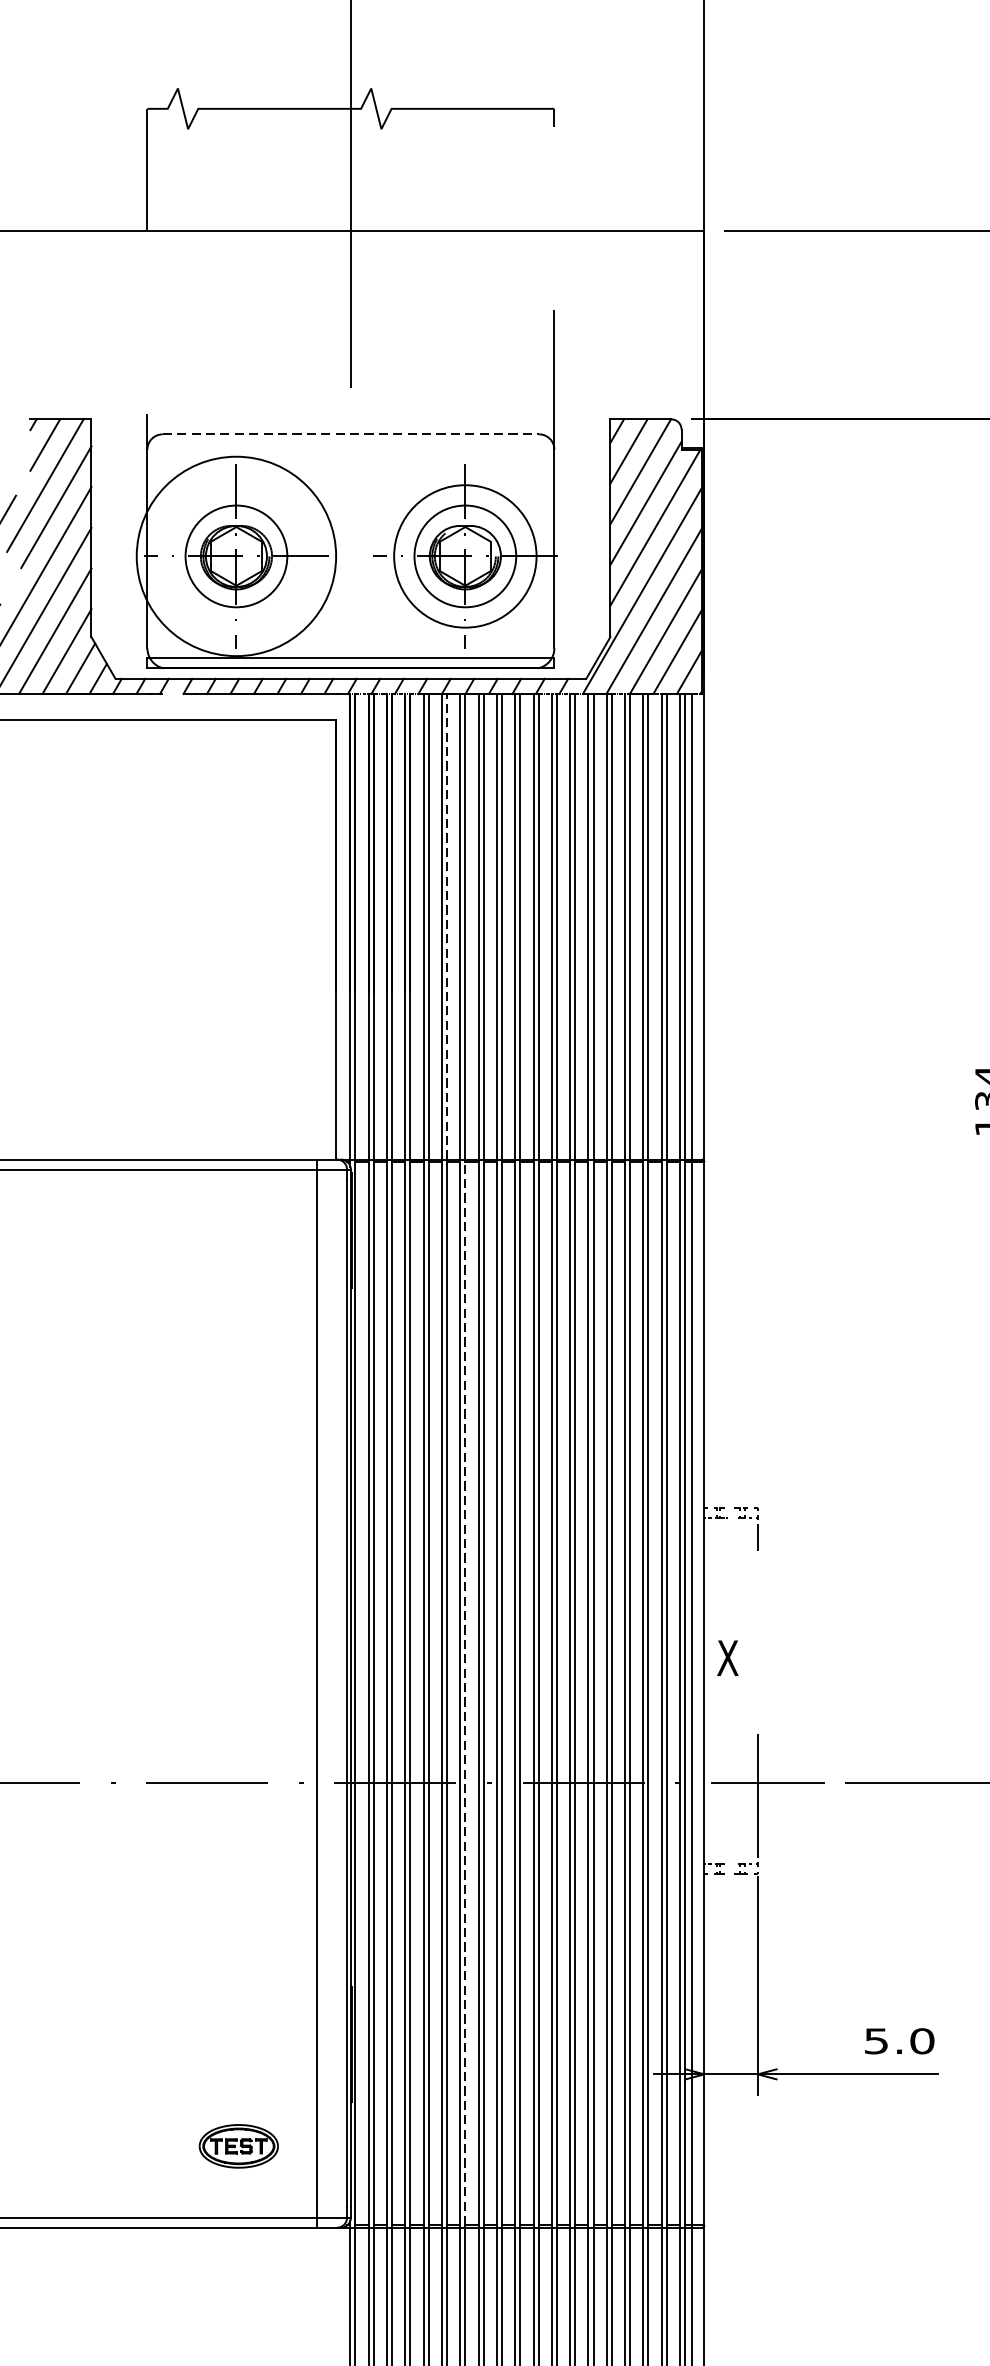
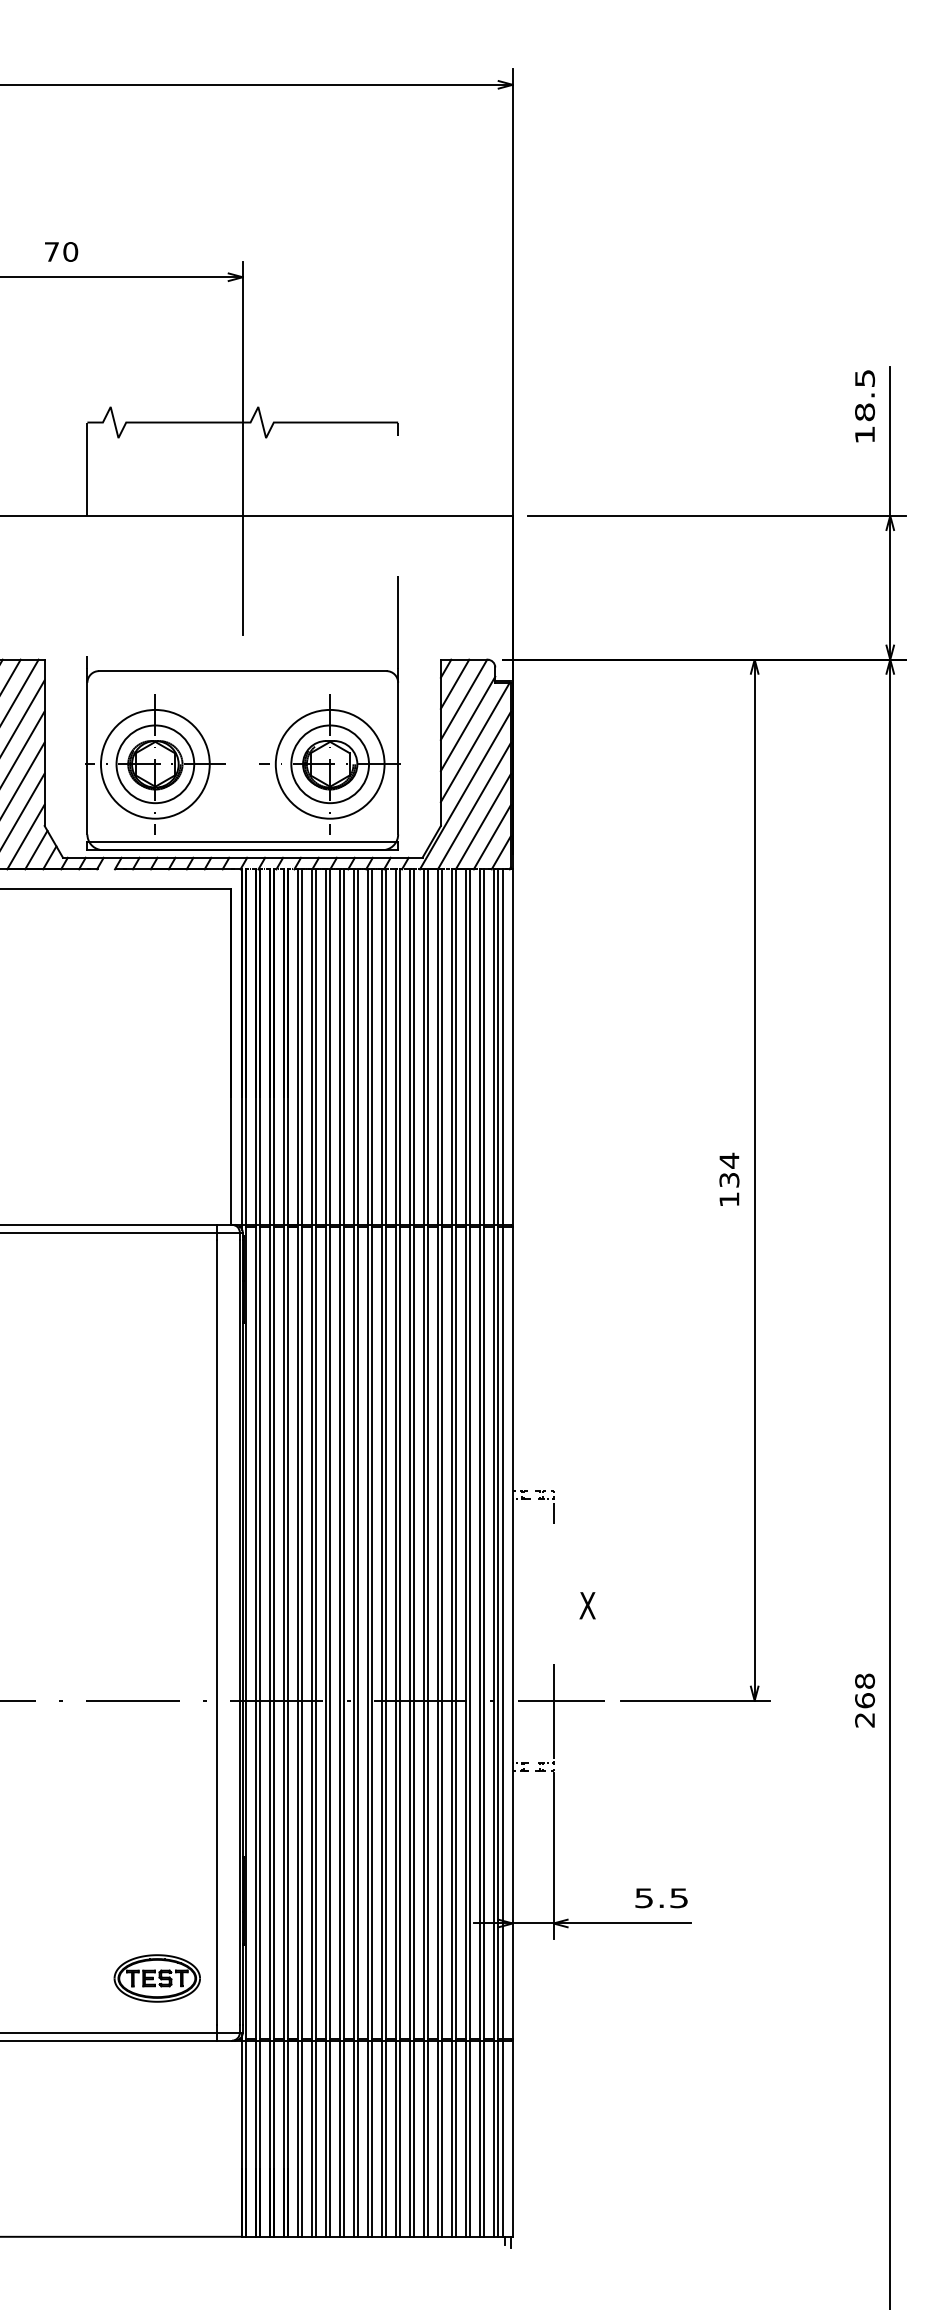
line: (350, 434) -> (242, 671), dashed -> solid
circle: (236, 555) -> (155, 763), size x0.71
line: (447, 927) -> (316, 1047), dashed -> solid
text: (727, 1657) -> (587, 1605), moved
line: (465, 1693) -> (330, 1632), dashed -> solid
text: (922, 2041) -> (679, 1898), 5.0 -> 5.5
part: (237, 2146) -> (156, 1978), size x1.43

